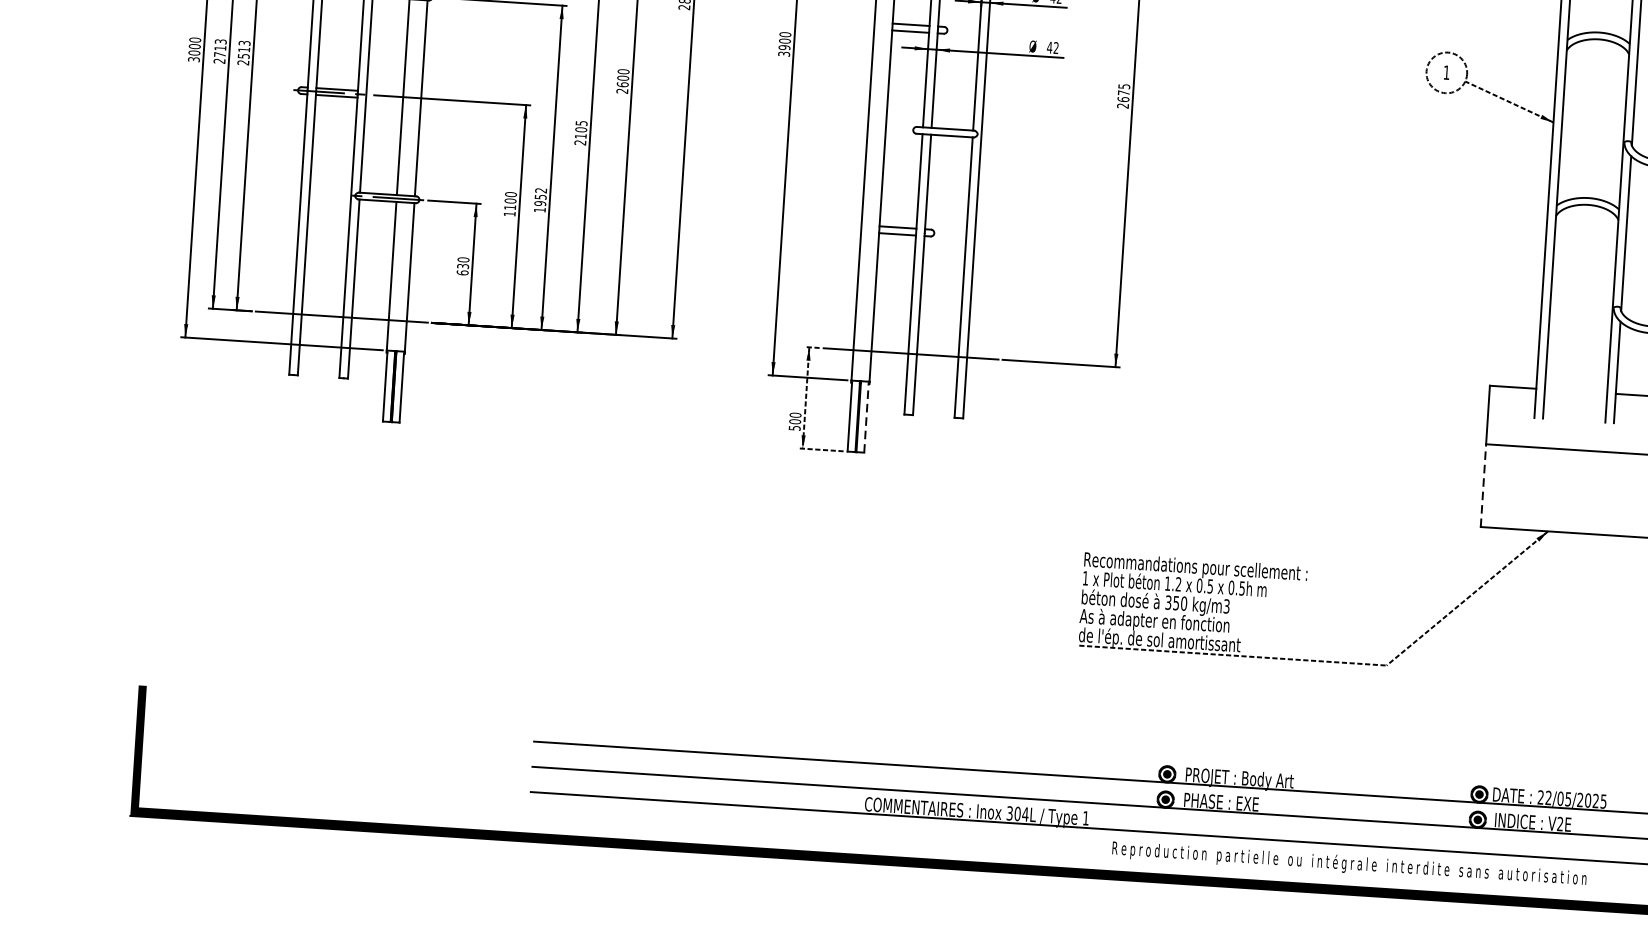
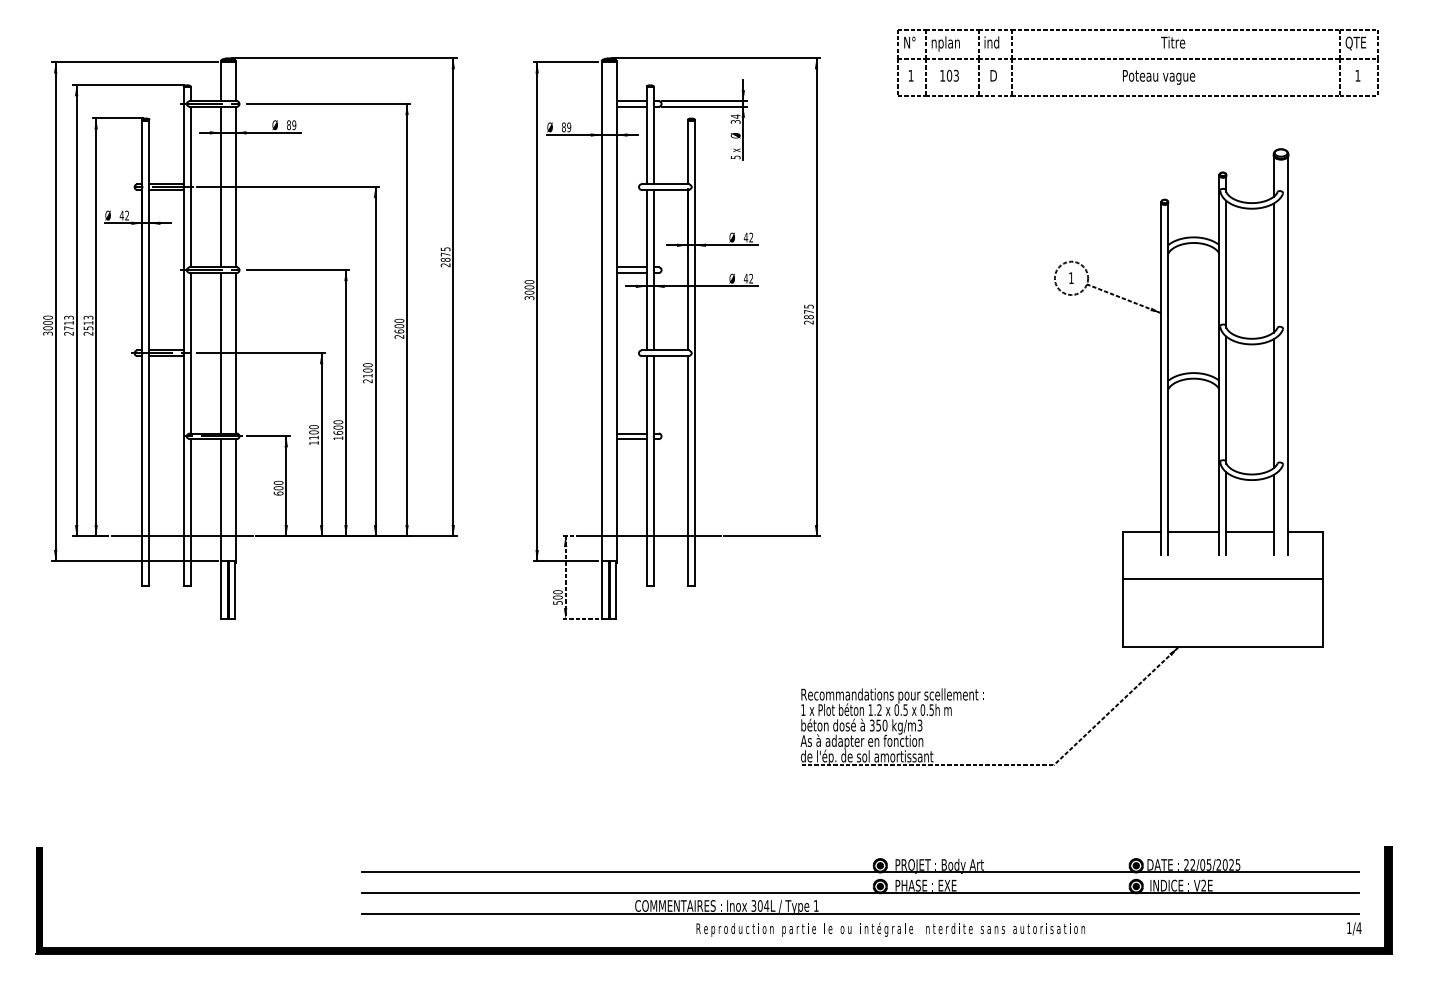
text: (784, 47) -> (529, 292), 3900 -> 3000
text: (1122, 99) -> (808, 317), 2675 -> 2875
text: (581, 123) -> (367, 365), 2105 -> 2100
text: (540, 196) -> (338, 427), 1952 -> 1600
text: (462, 266) -> (278, 488), 630 -> 600
line: (1575, 391) -> (1193, 531), added
line: (865, 417) -> (615, 590), dashed -> solid
line: (1483, 485) -> (1123, 613), dashed -> solid
text: (1349, 864) -> (890, 929), moved

